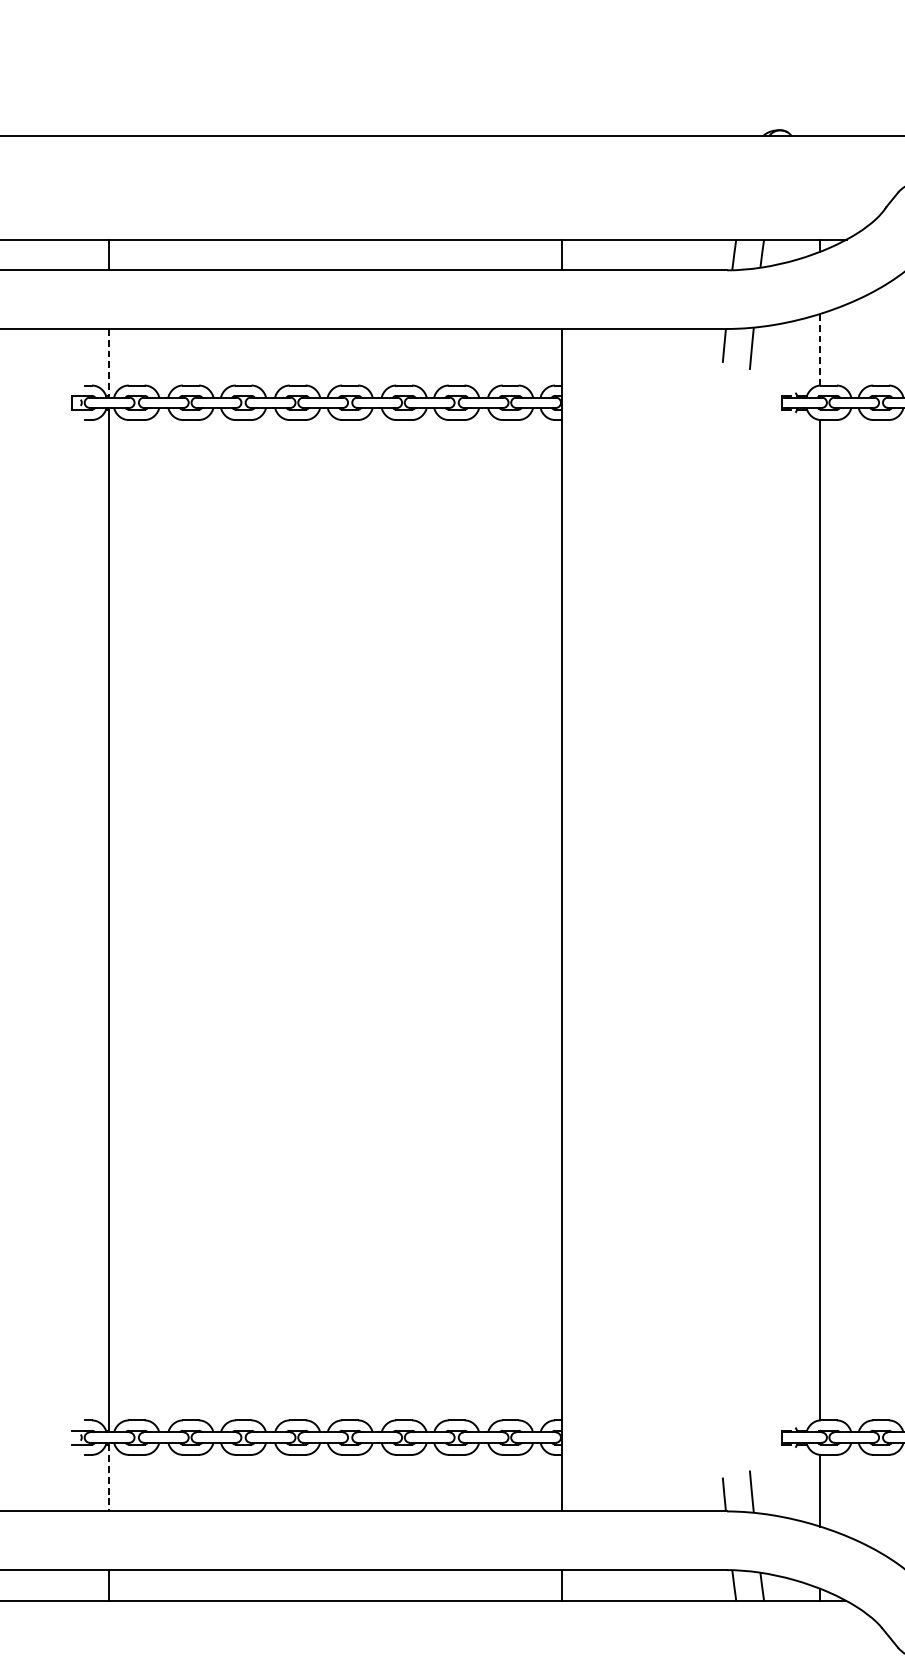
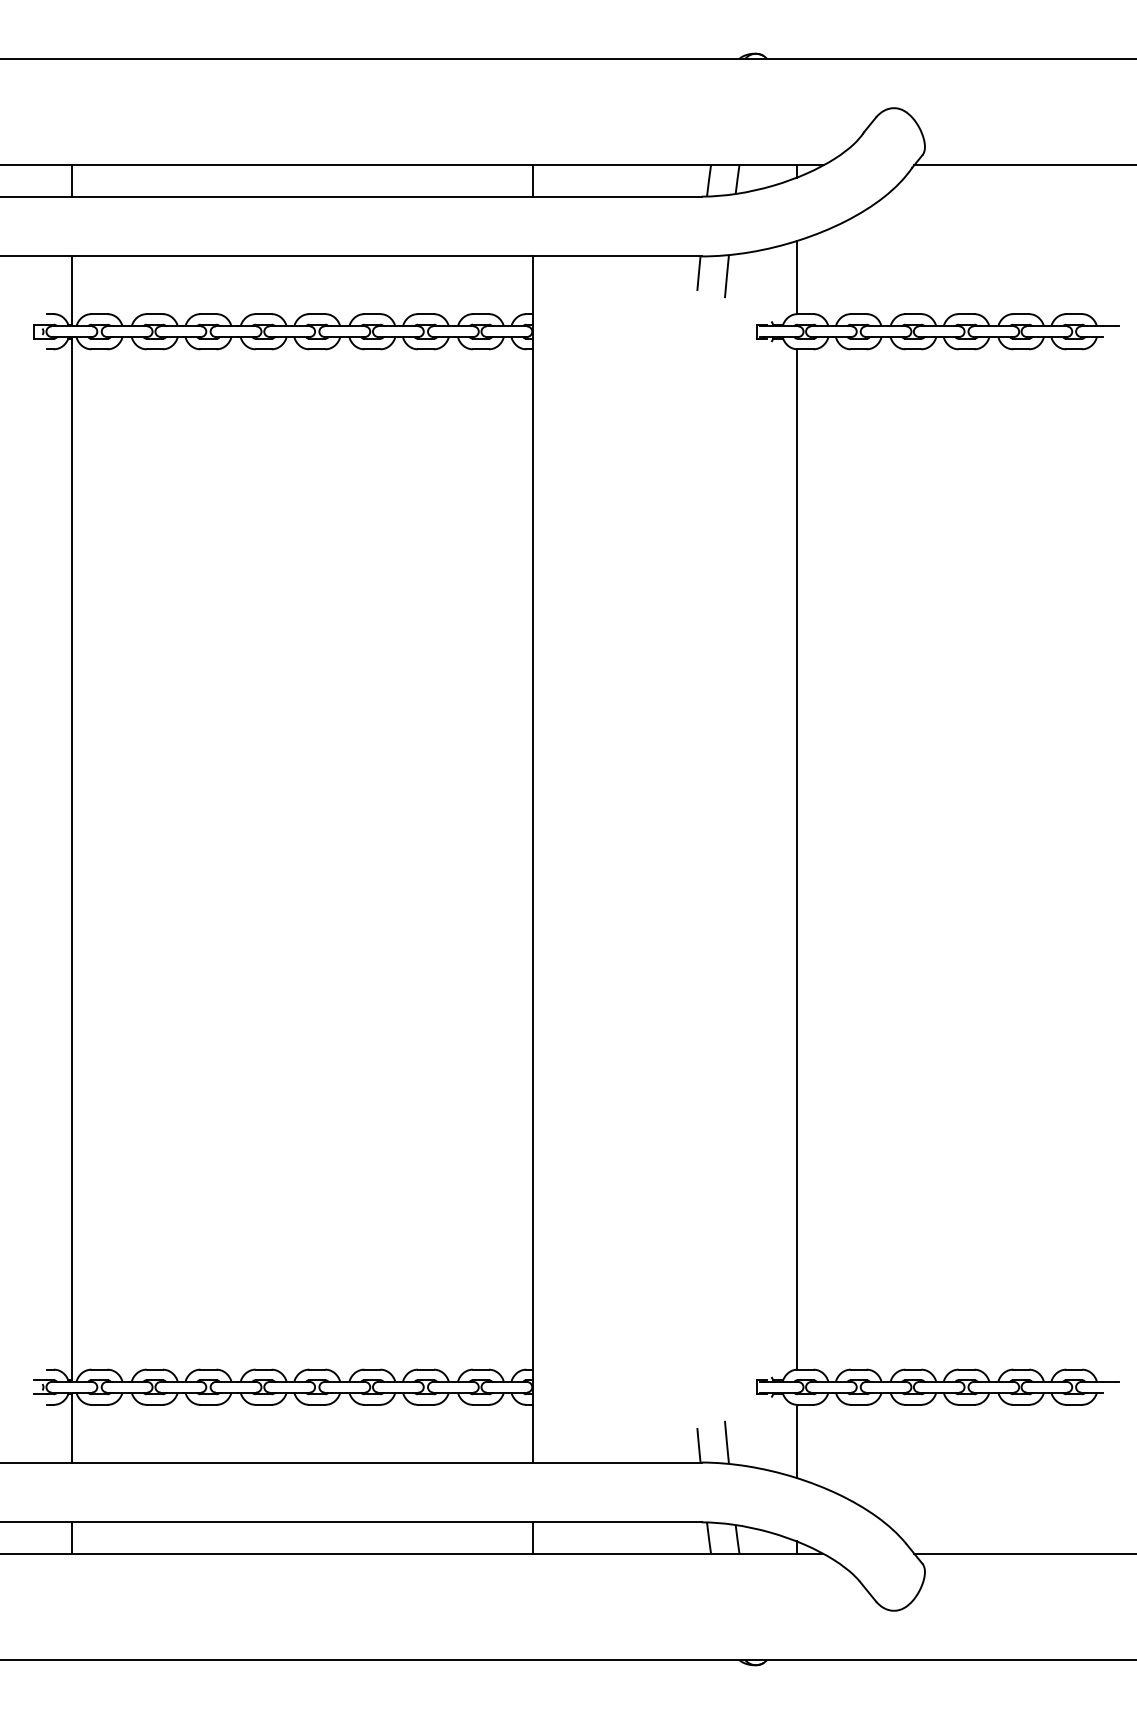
line: (820, 349) -> (796, 277), dashed -> solid
line: (109, 363) -> (71, 291), dashed -> solid
line: (109, 1478) -> (71, 1428), dashed -> solid

